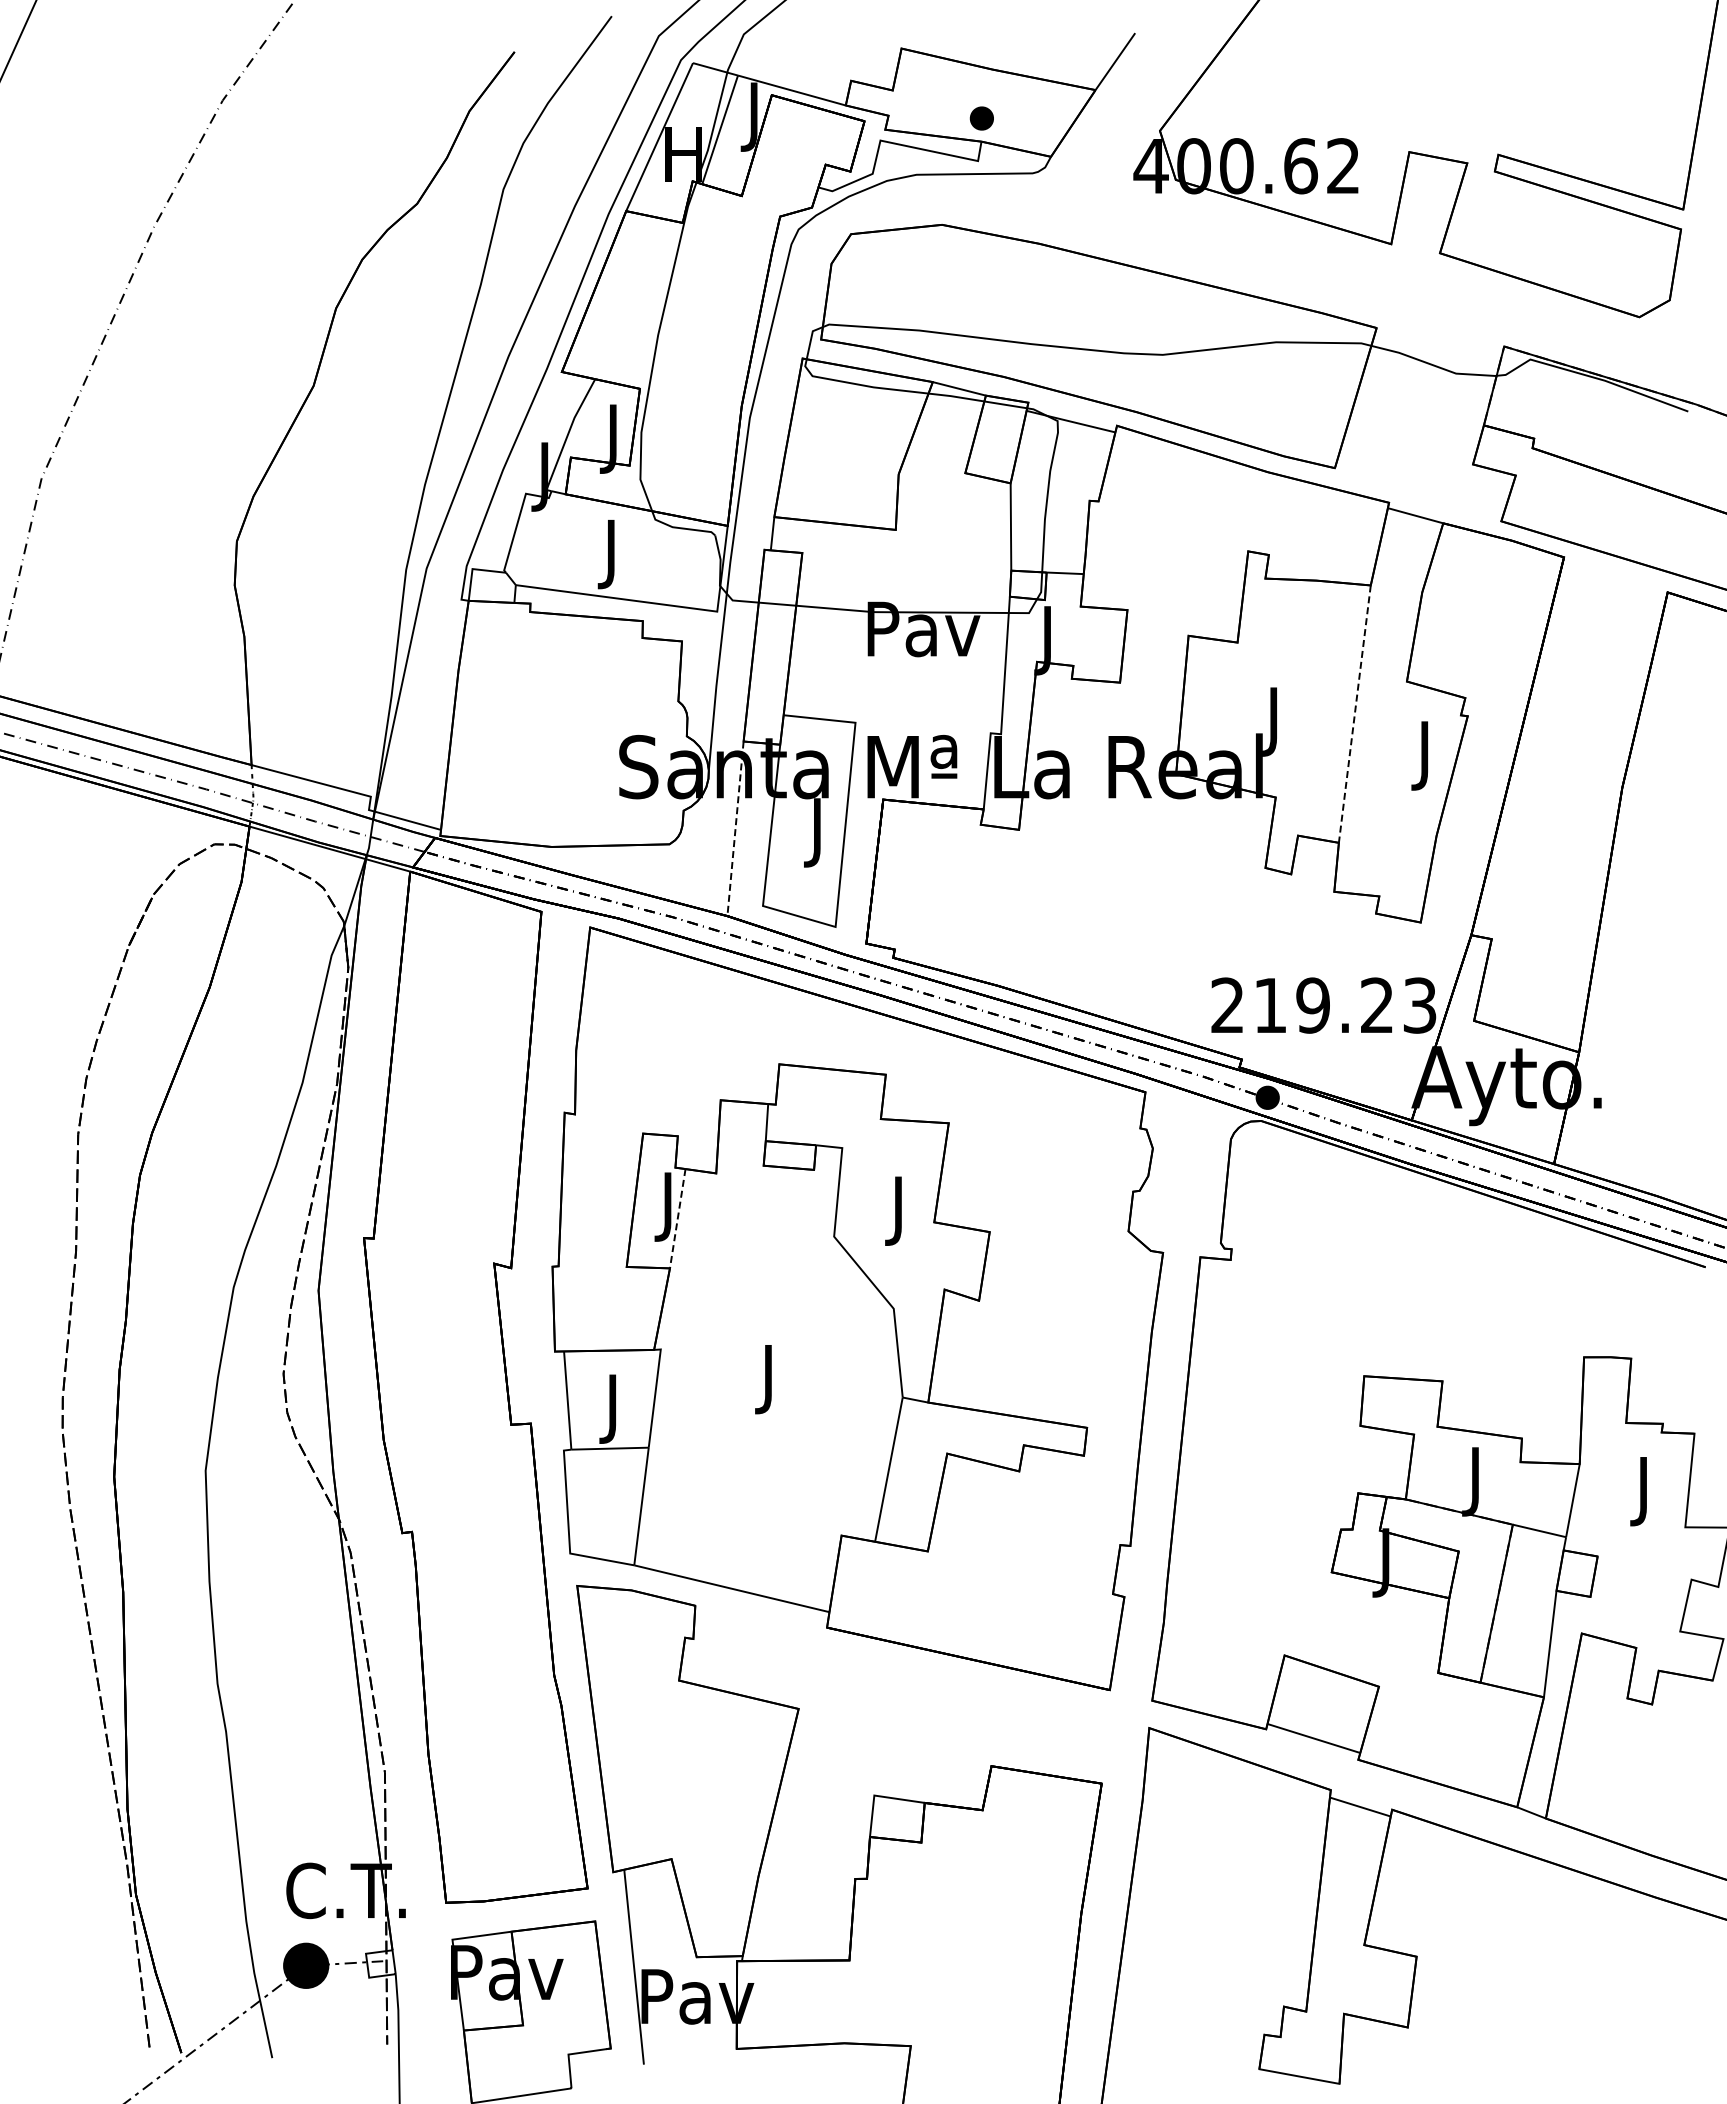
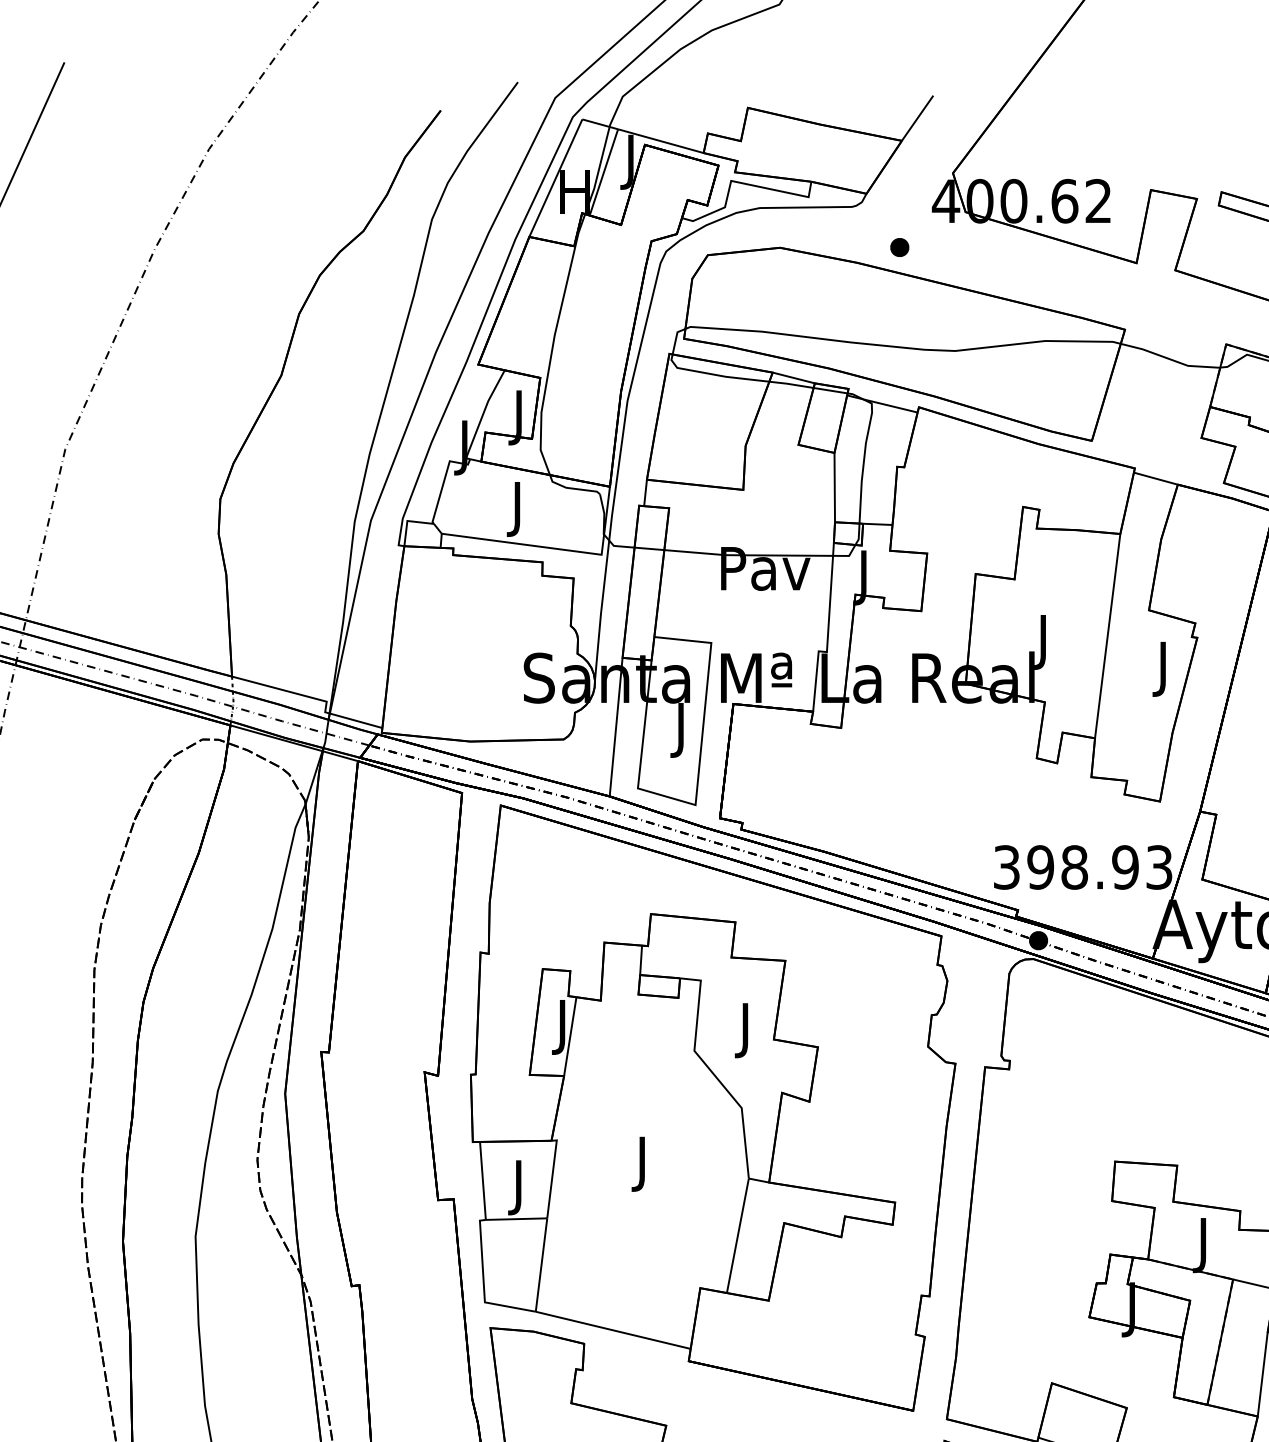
part: (981, 118) -> (899, 247), moved
line: (1354, 714) -> (1107, 636), dashed -> solid
line: (735, 828) -> (616, 726), dashed -> solid
text: (1302, 1005) -> (1066, 867), 219.23 -> 398.93
line: (677, 1219) -> (570, 1037), dashed -> solid

